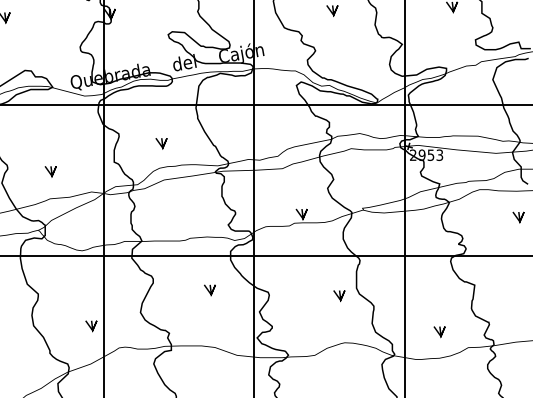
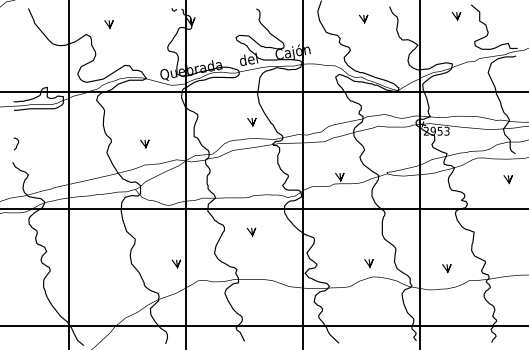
line: (161, 143) -> (251, 122), moved
line: (209, 289) -> (251, 231), moved
line: (338, 295) -> (368, 263), moved

